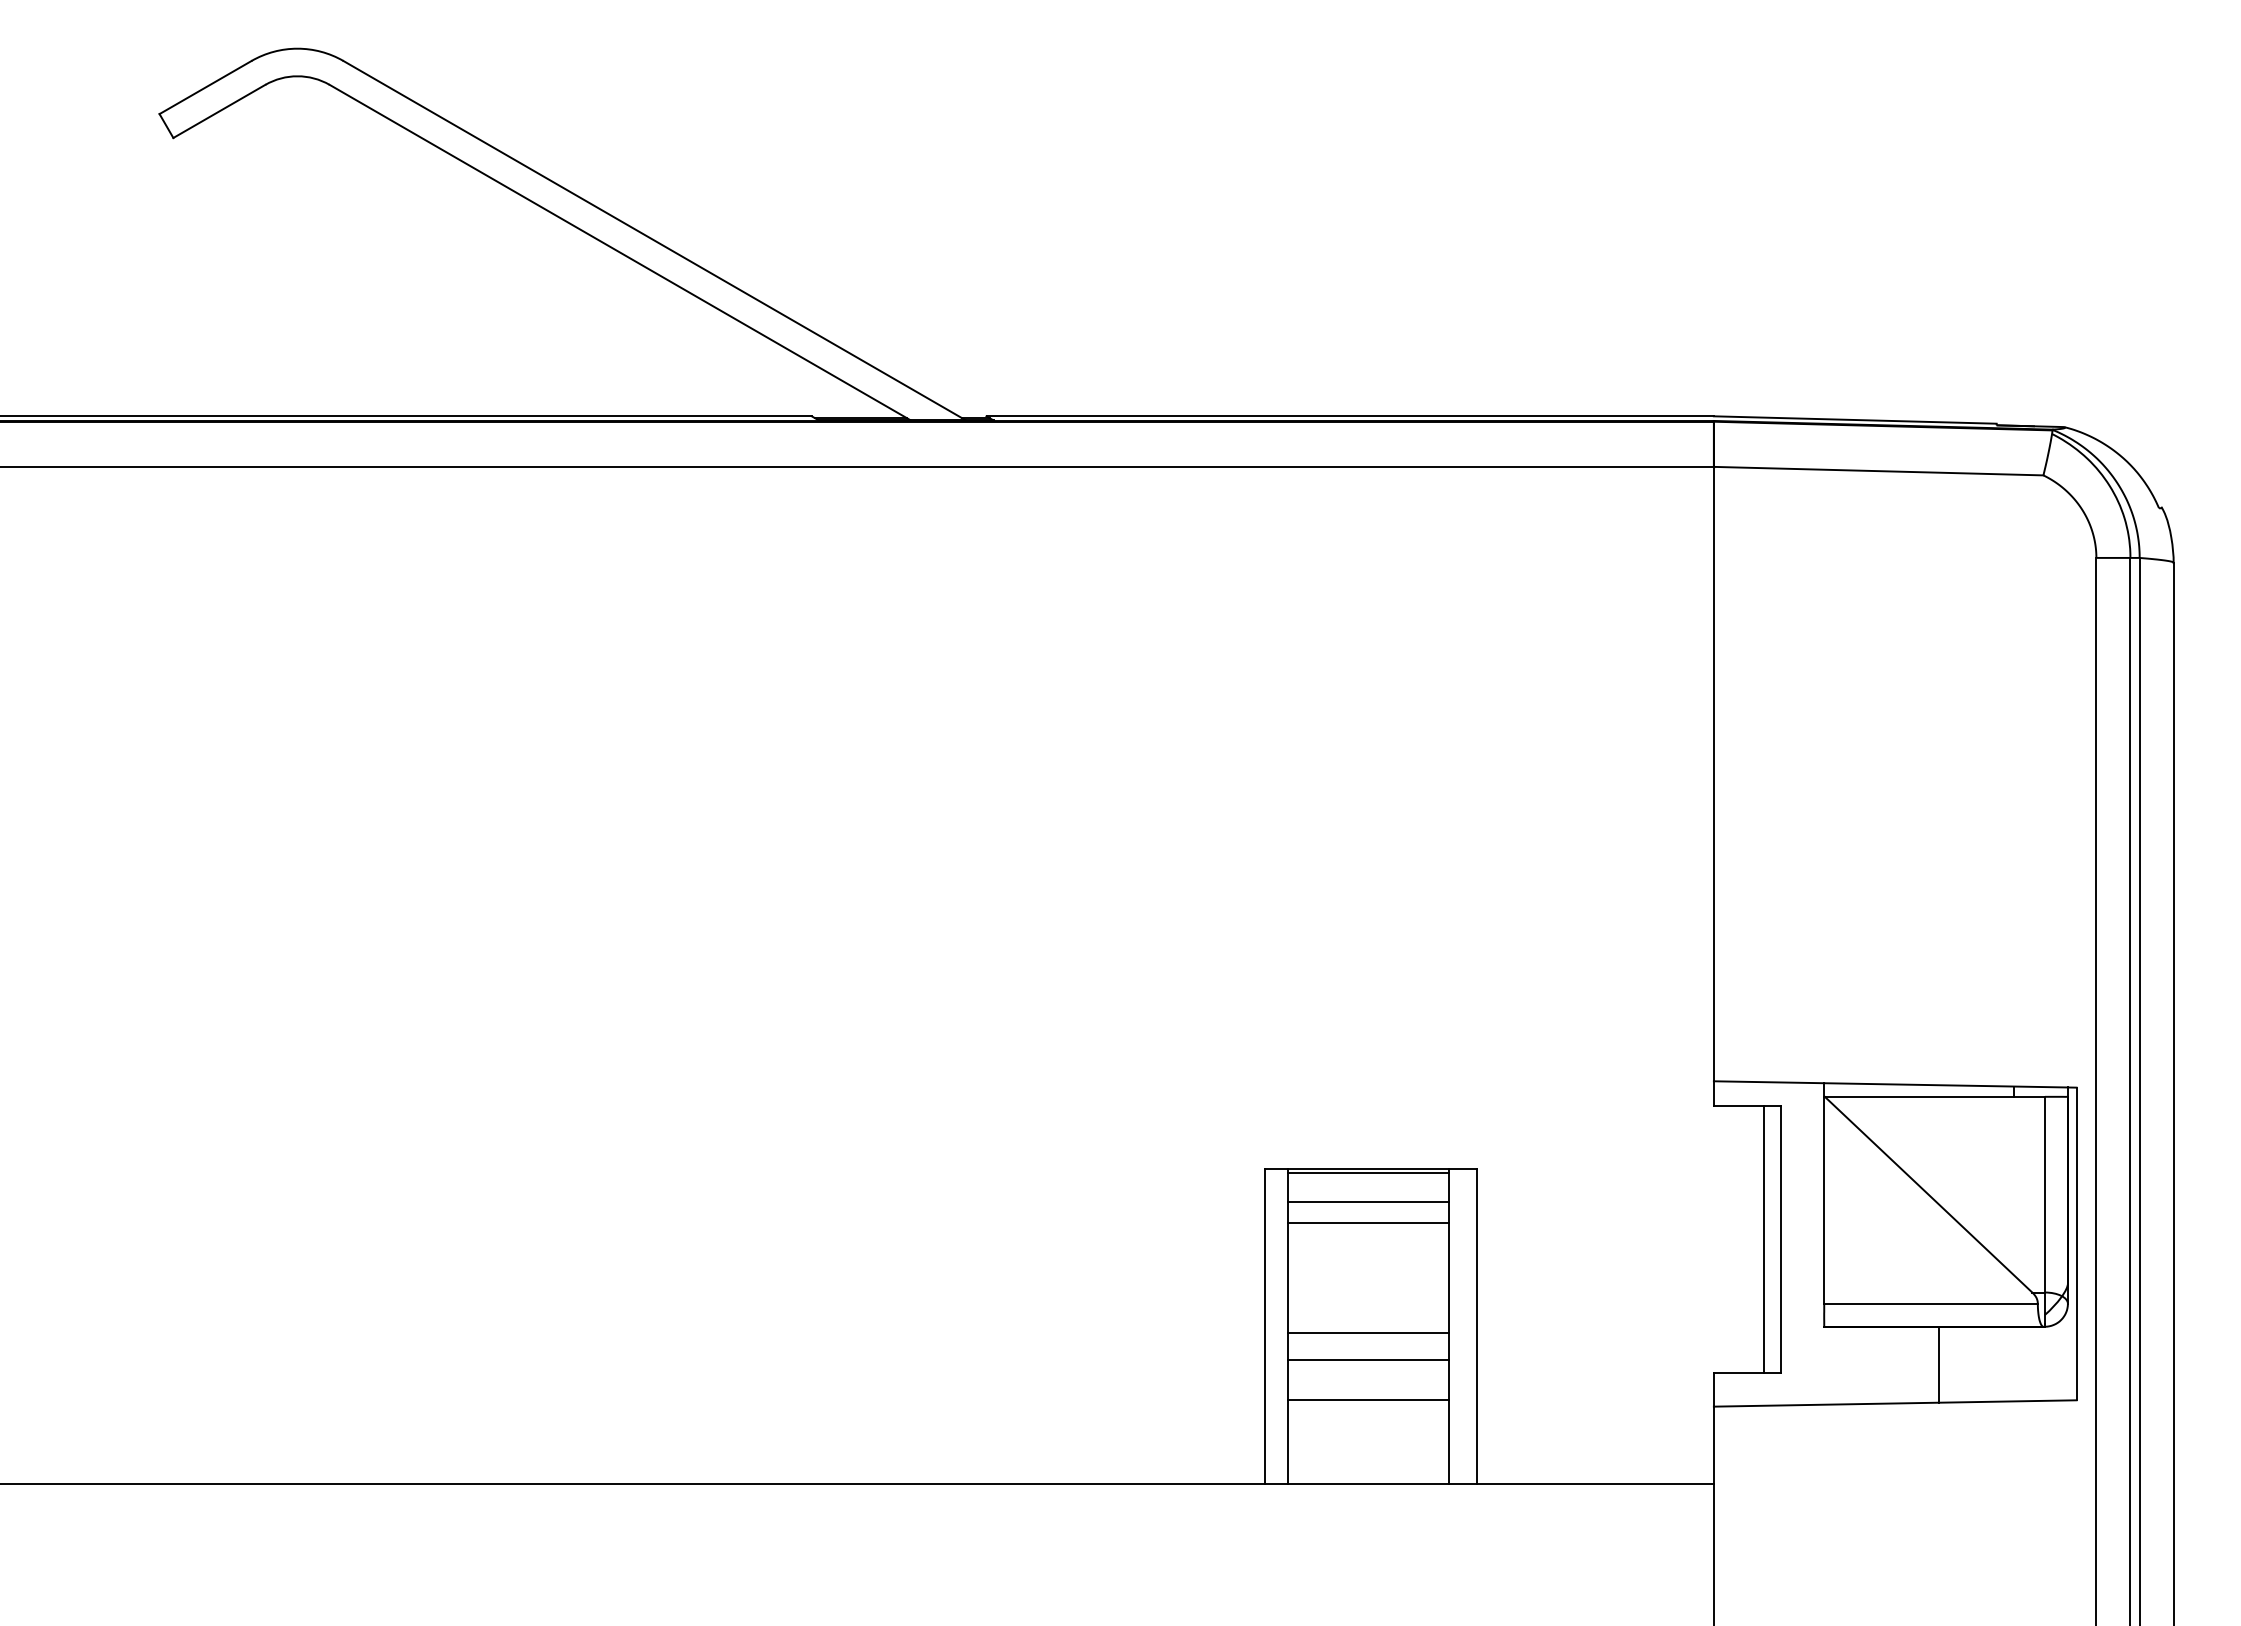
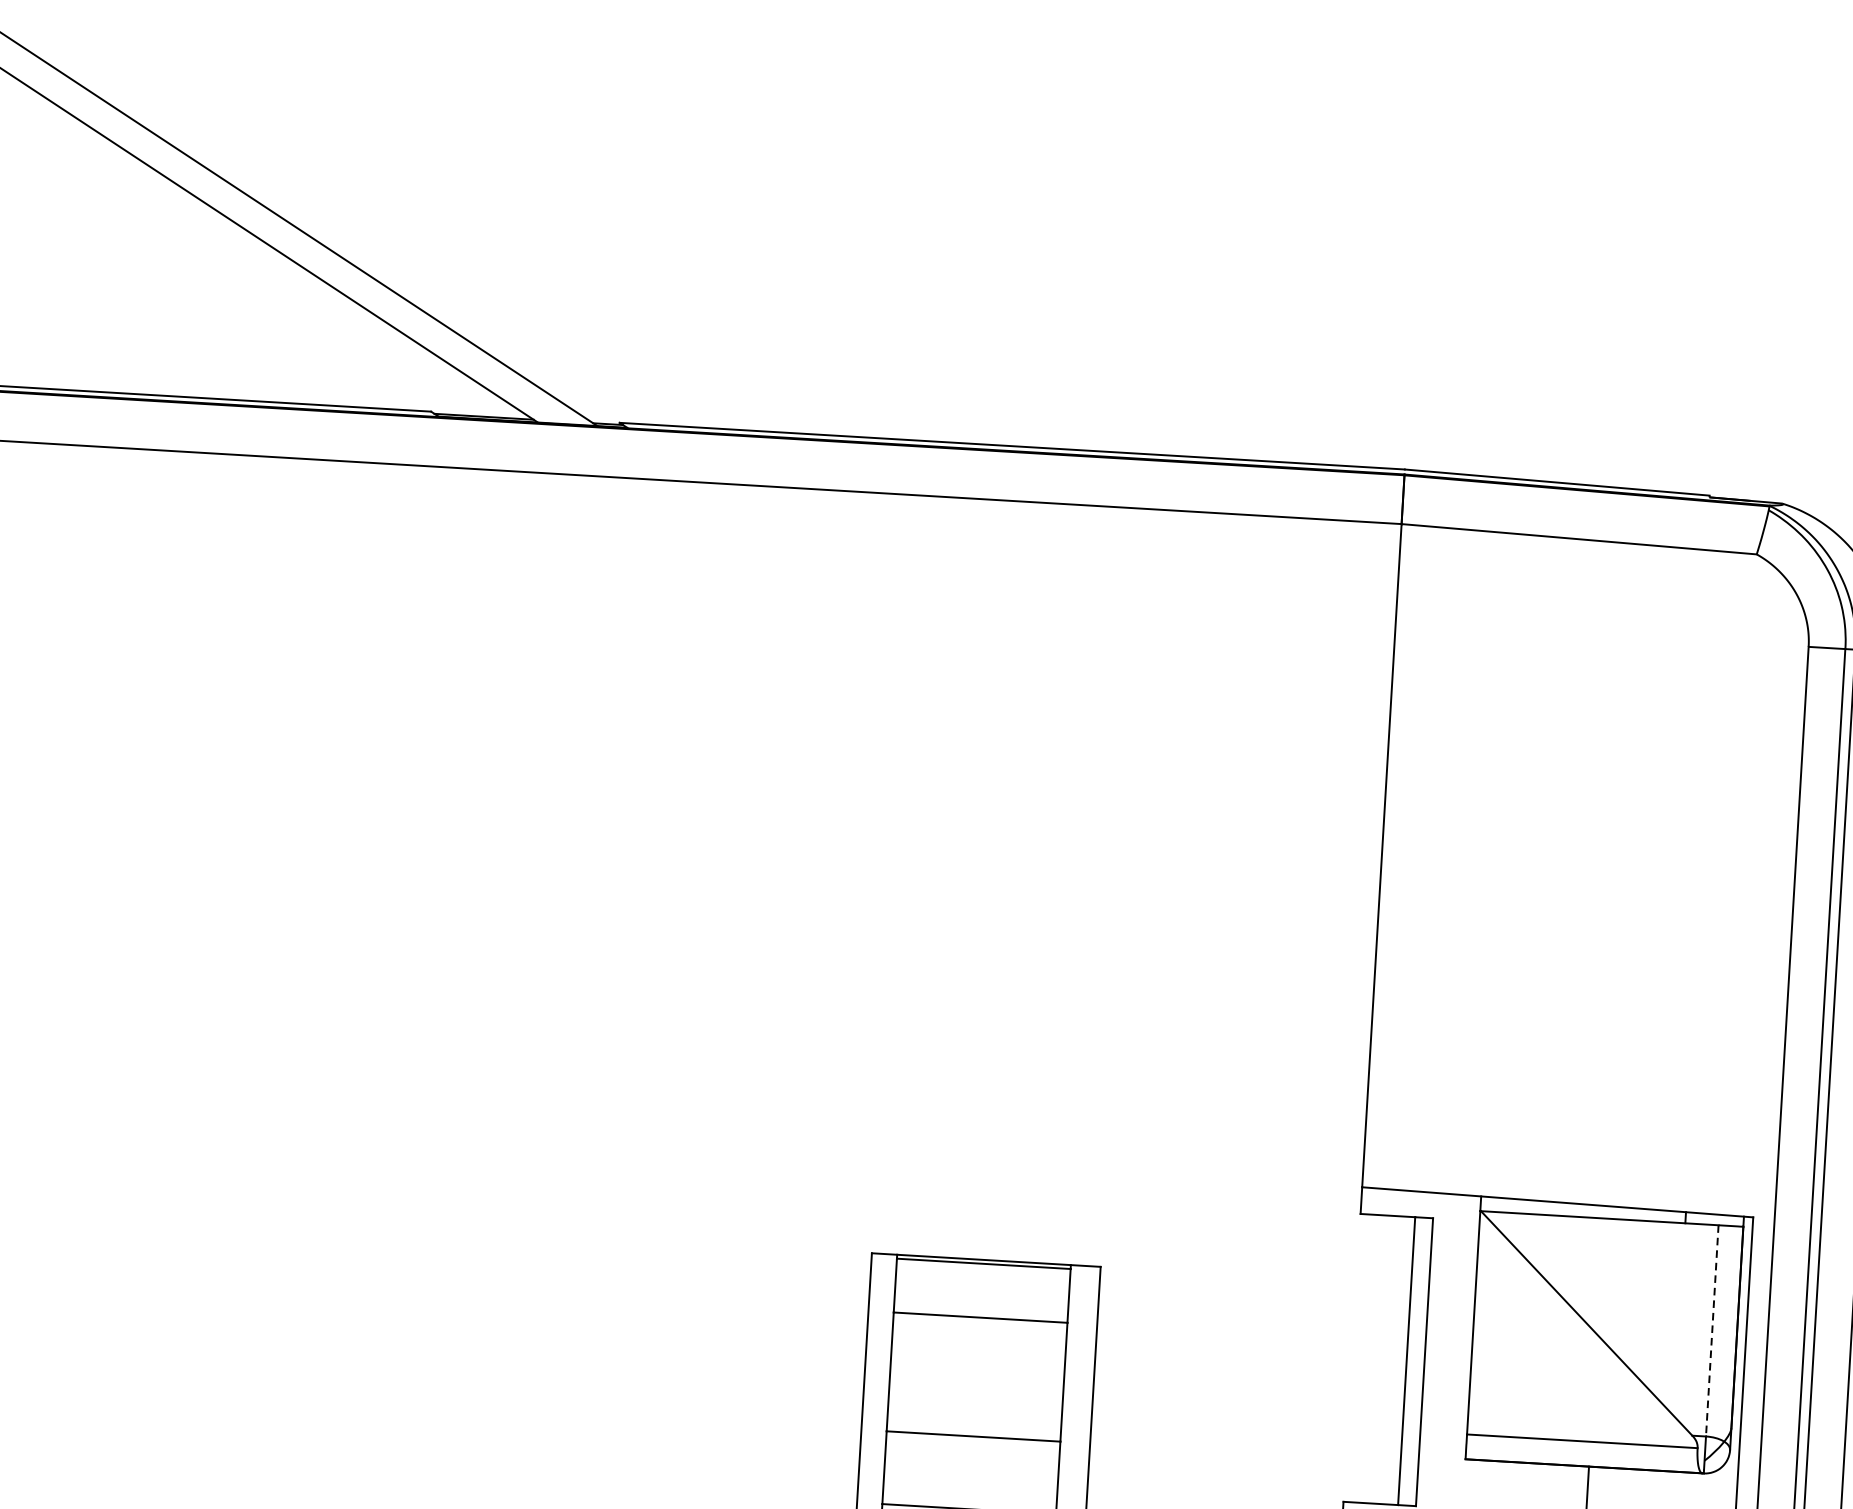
line: (2044, 1194) -> (1711, 1330), solid -> dashed
line: (1368, 1202) -> (981, 1295), removed
line: (1368, 1360) -> (971, 1466), removed

